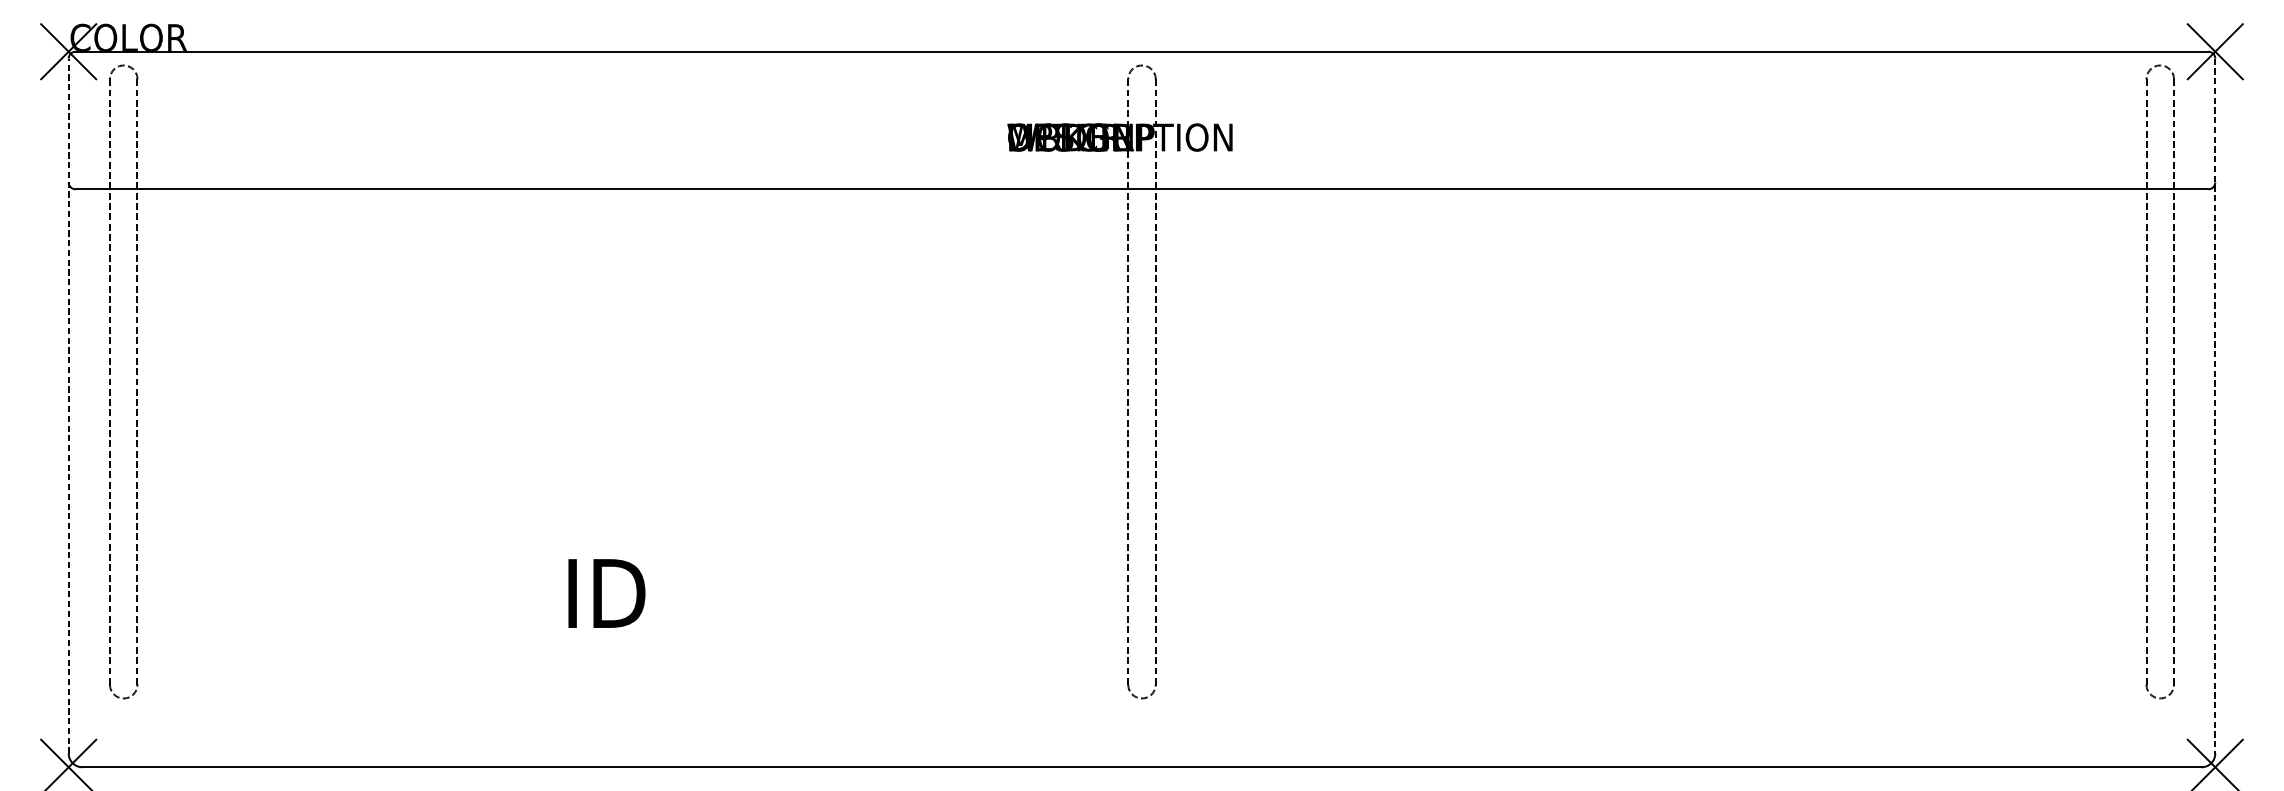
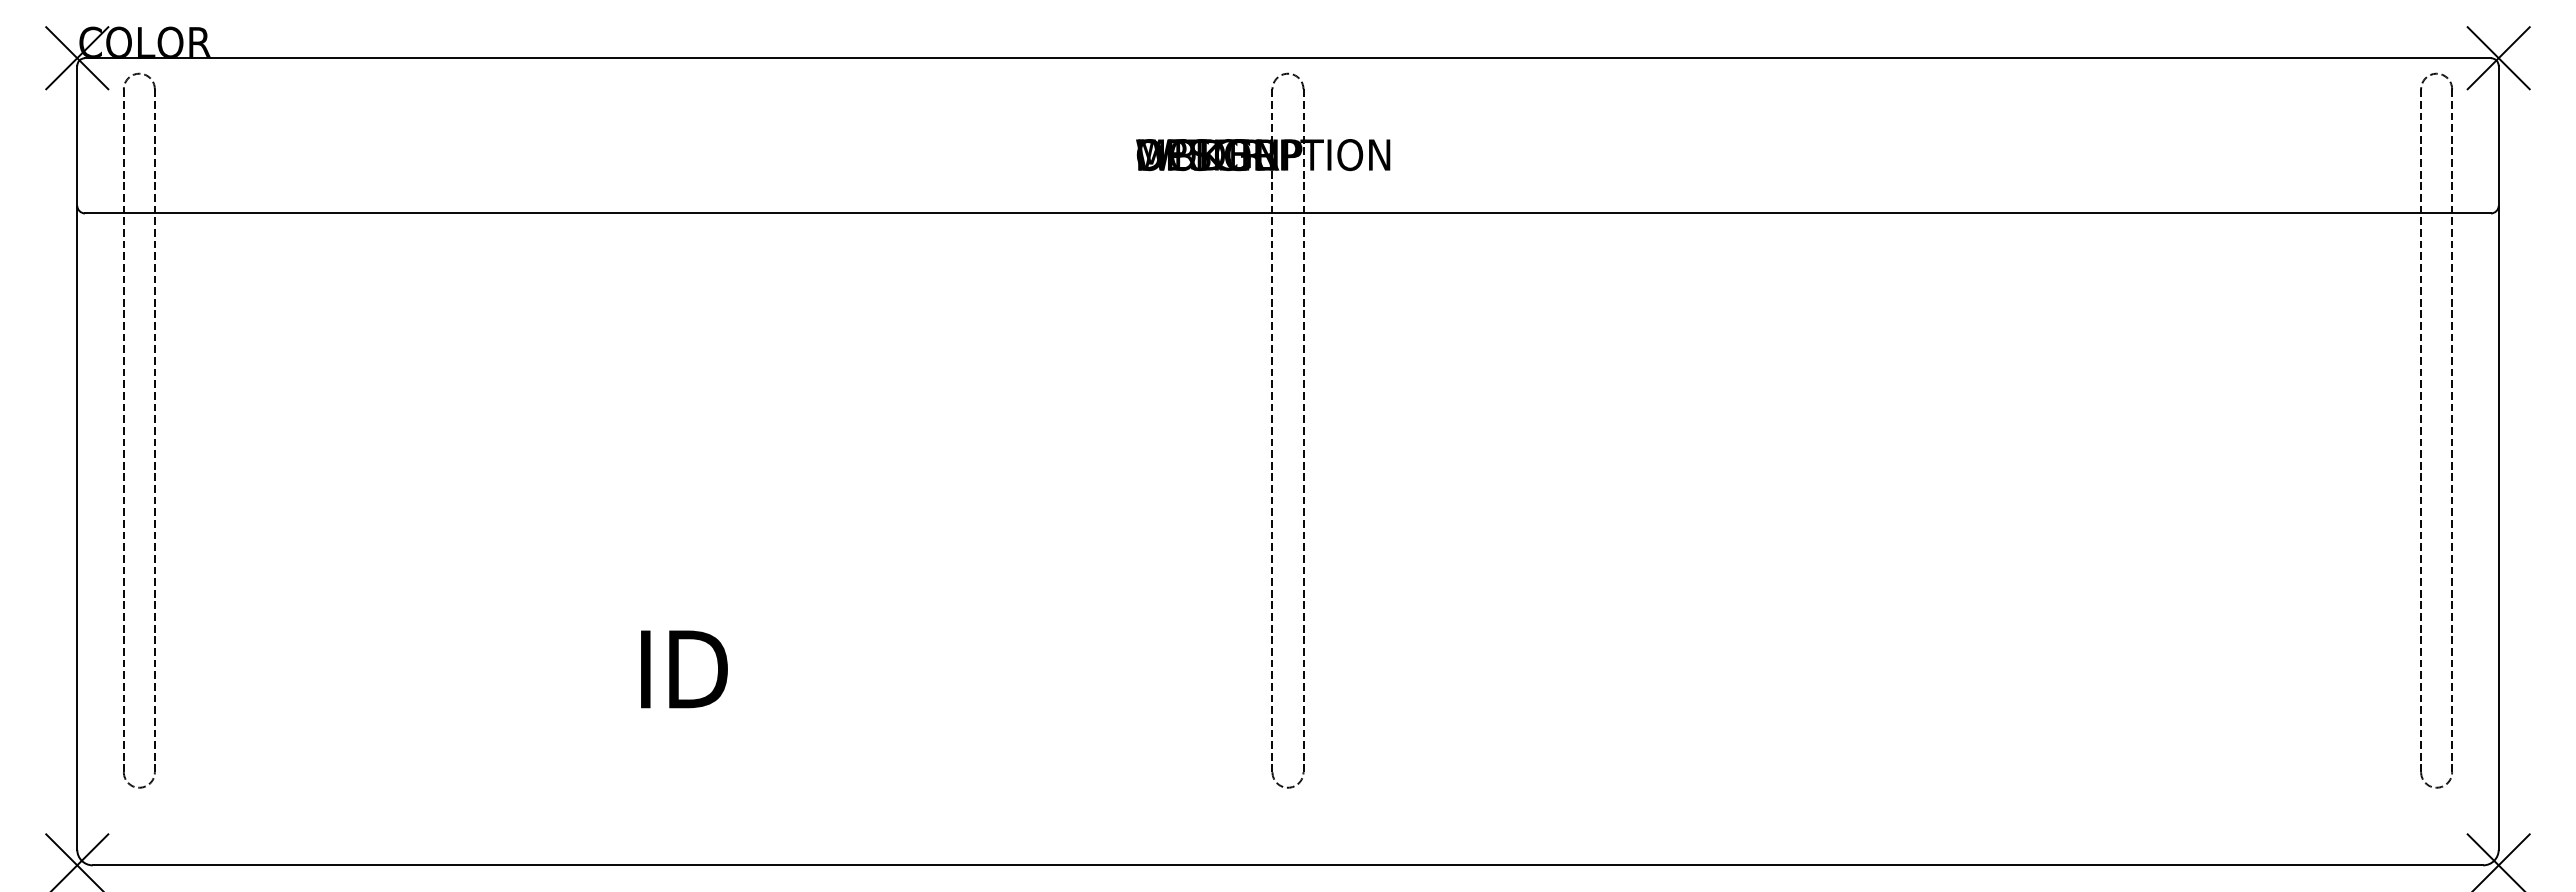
line: (68, 405) -> (77, 457), dashed -> solid
line: (2215, 405) -> (2498, 457), dashed -> solid

